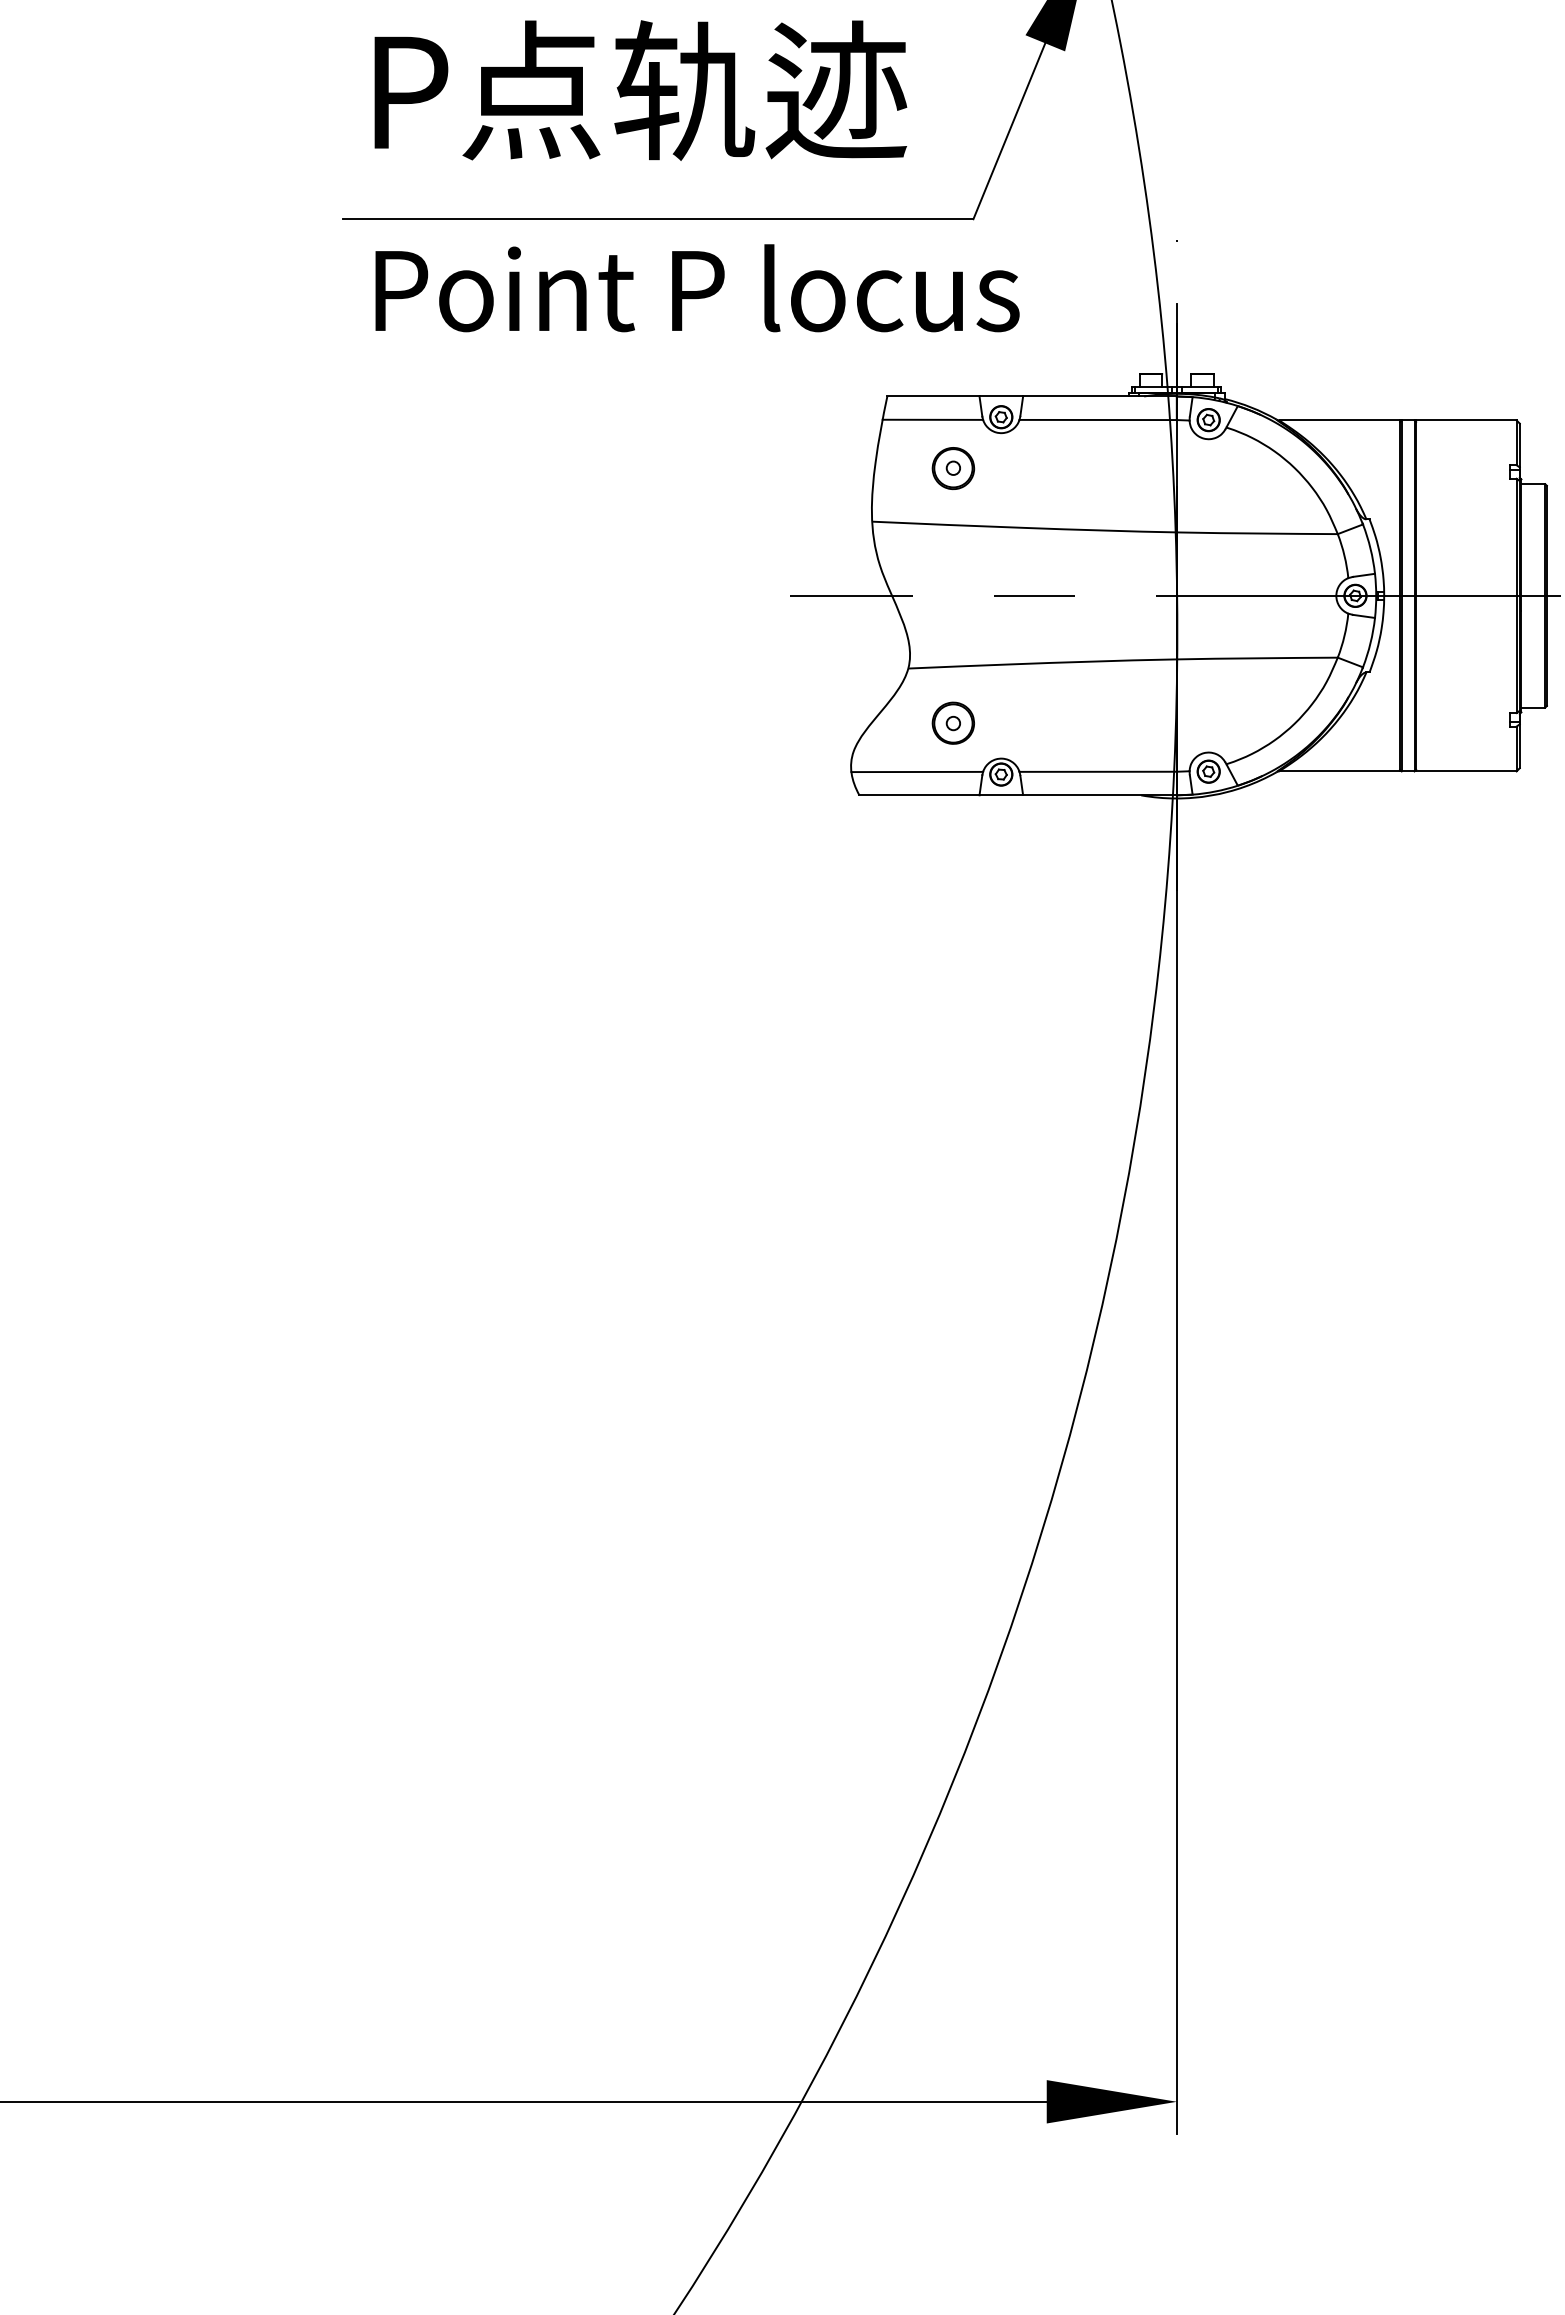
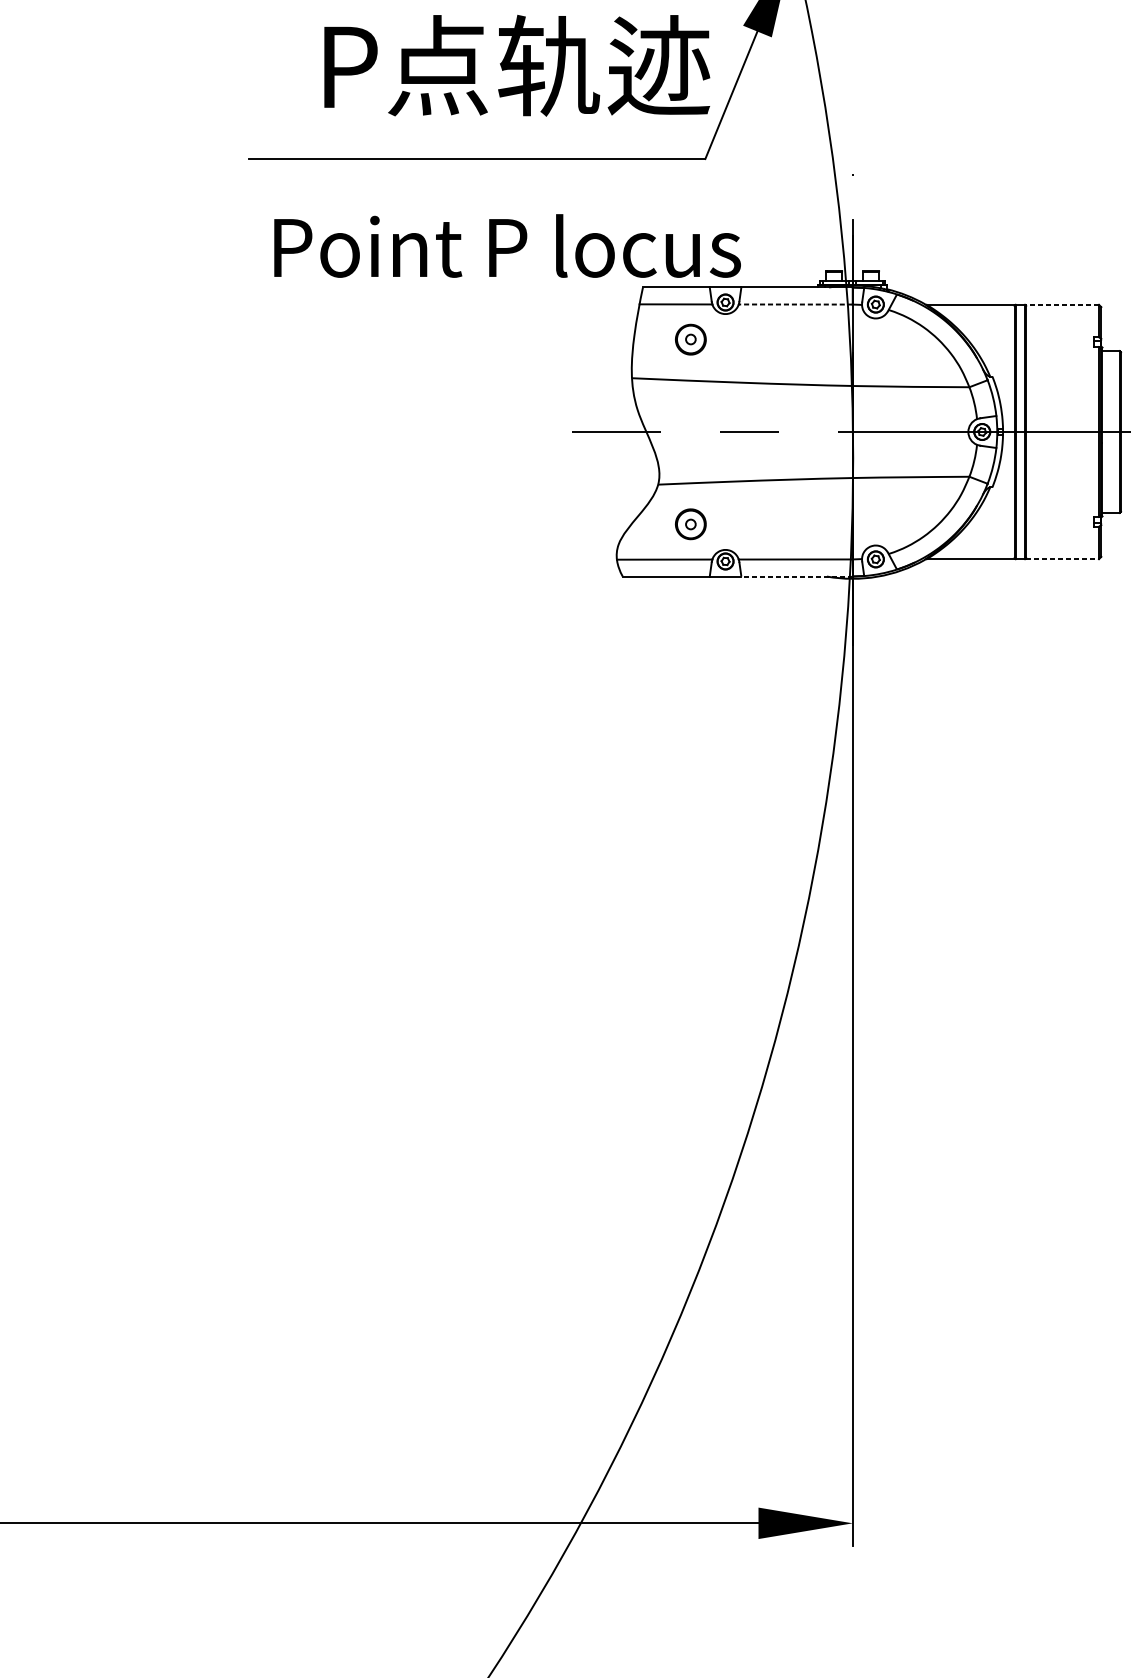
text: (640, 90) -> (516, 65), moved
text: (697, 288) -> (507, 246), moved
line: (1098, 419) -> (796, 304), solid -> dashed
line: (1465, 420) -> (1061, 304), solid -> dashed
line: (1466, 771) -> (1062, 559), solid -> dashed
line: (1099, 795) -> (796, 576), solid -> dashed

